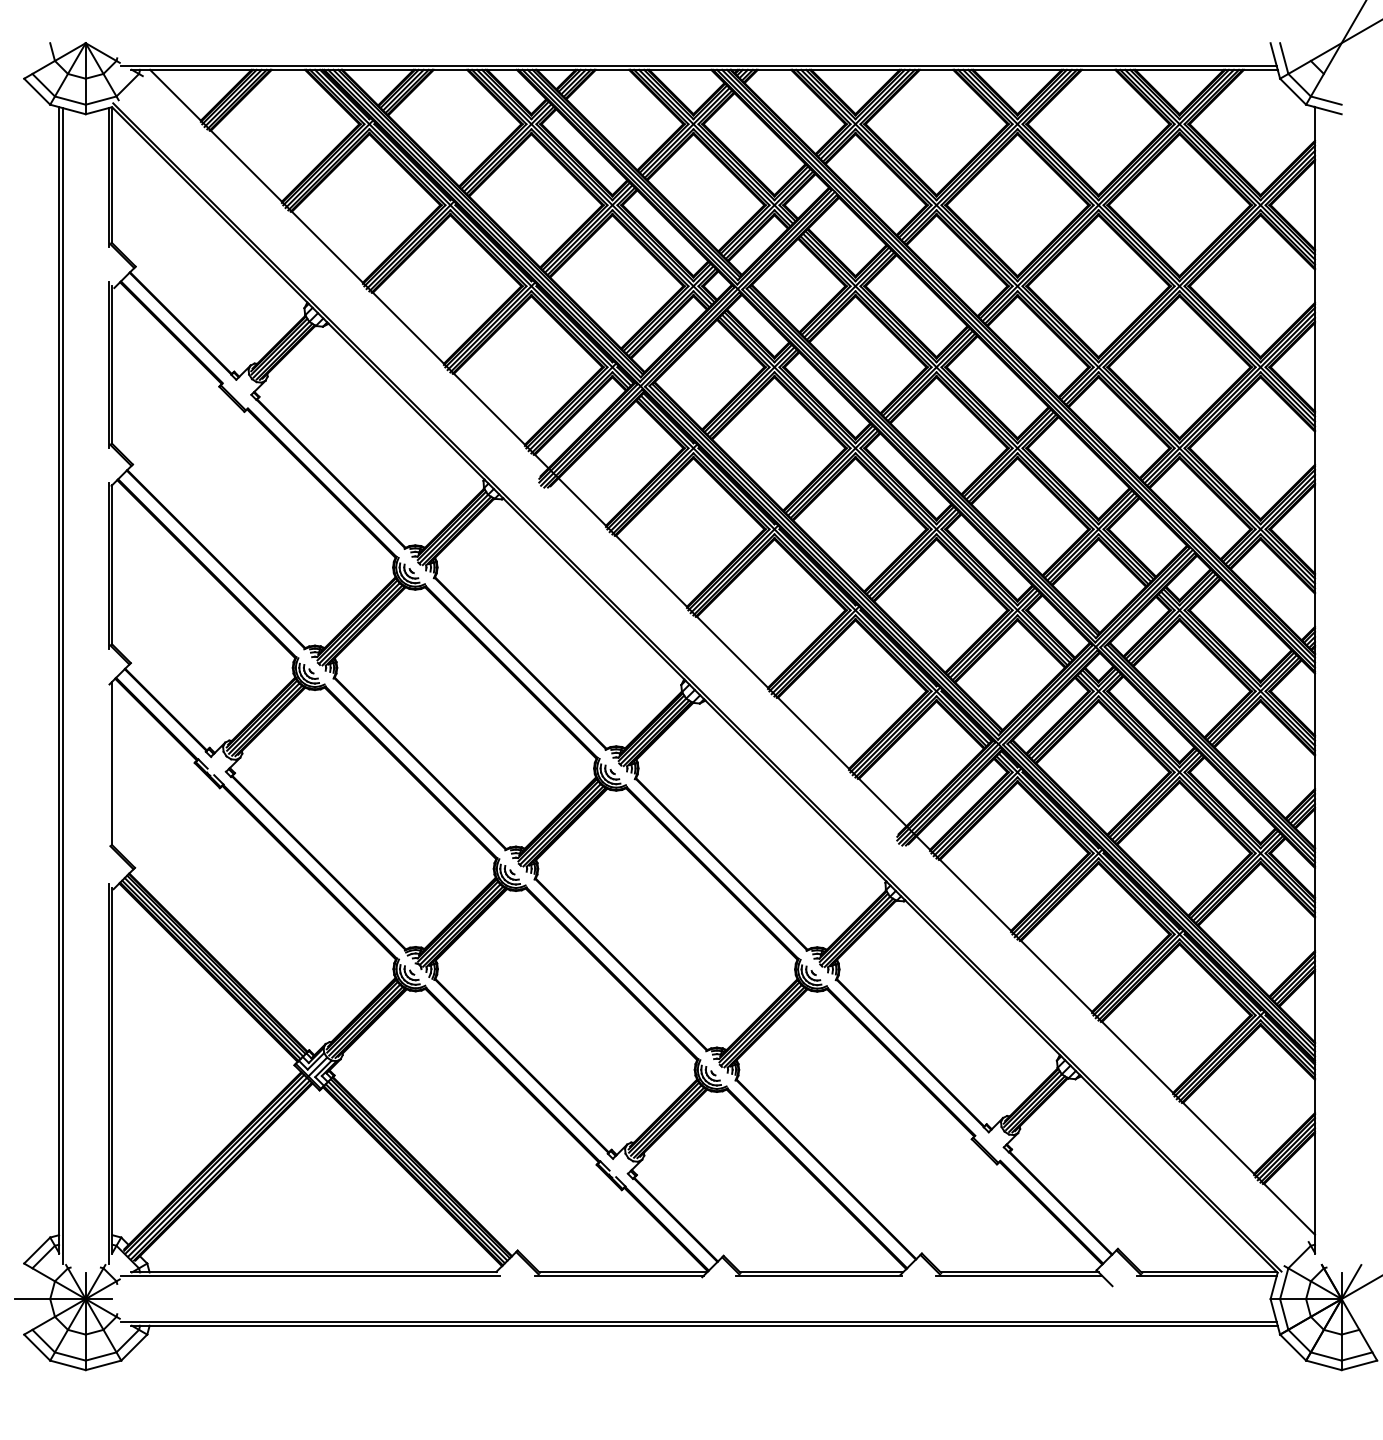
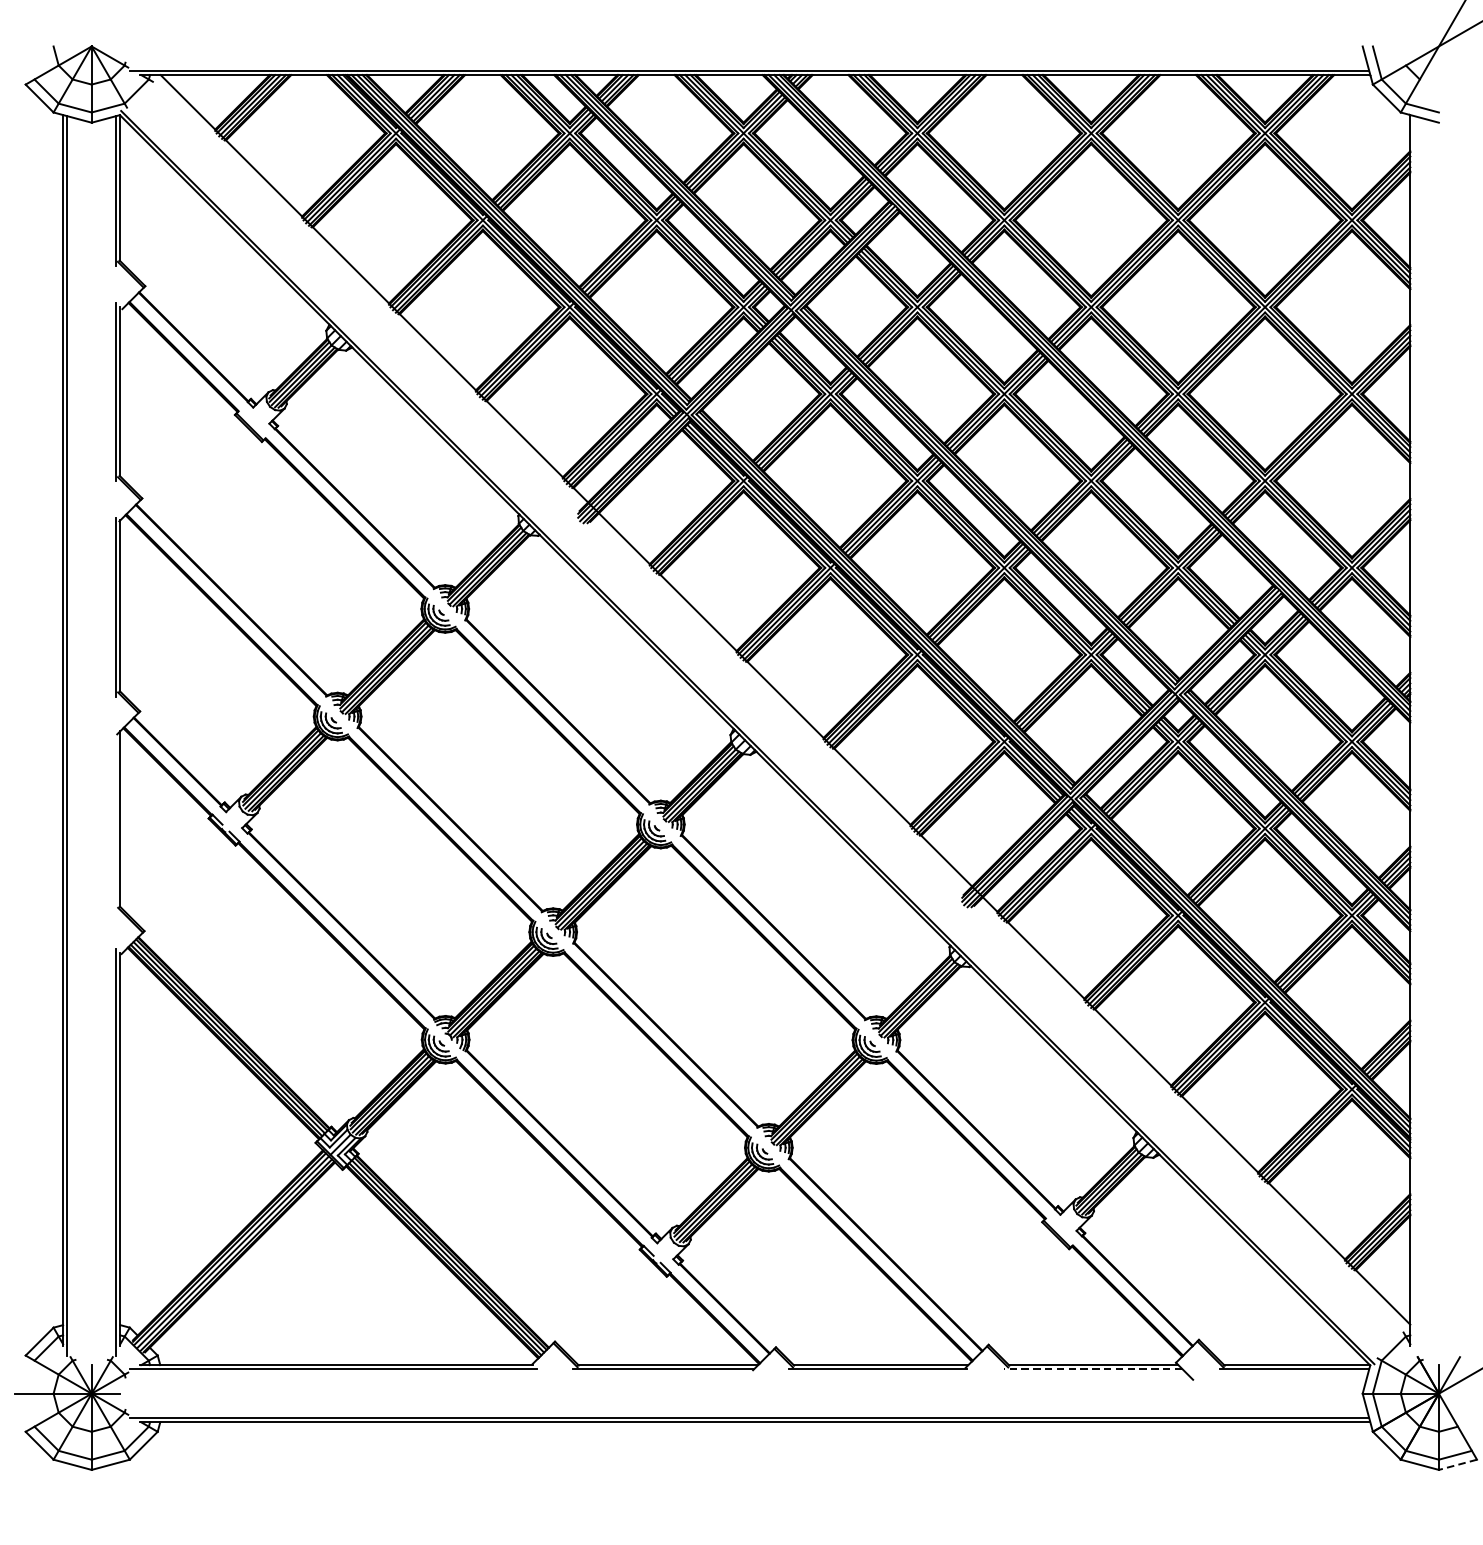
line: (1019, 1276) -> (1093, 1369), solid -> dashed
line: (1358, 1365) -> (1456, 1464), solid -> dashed

